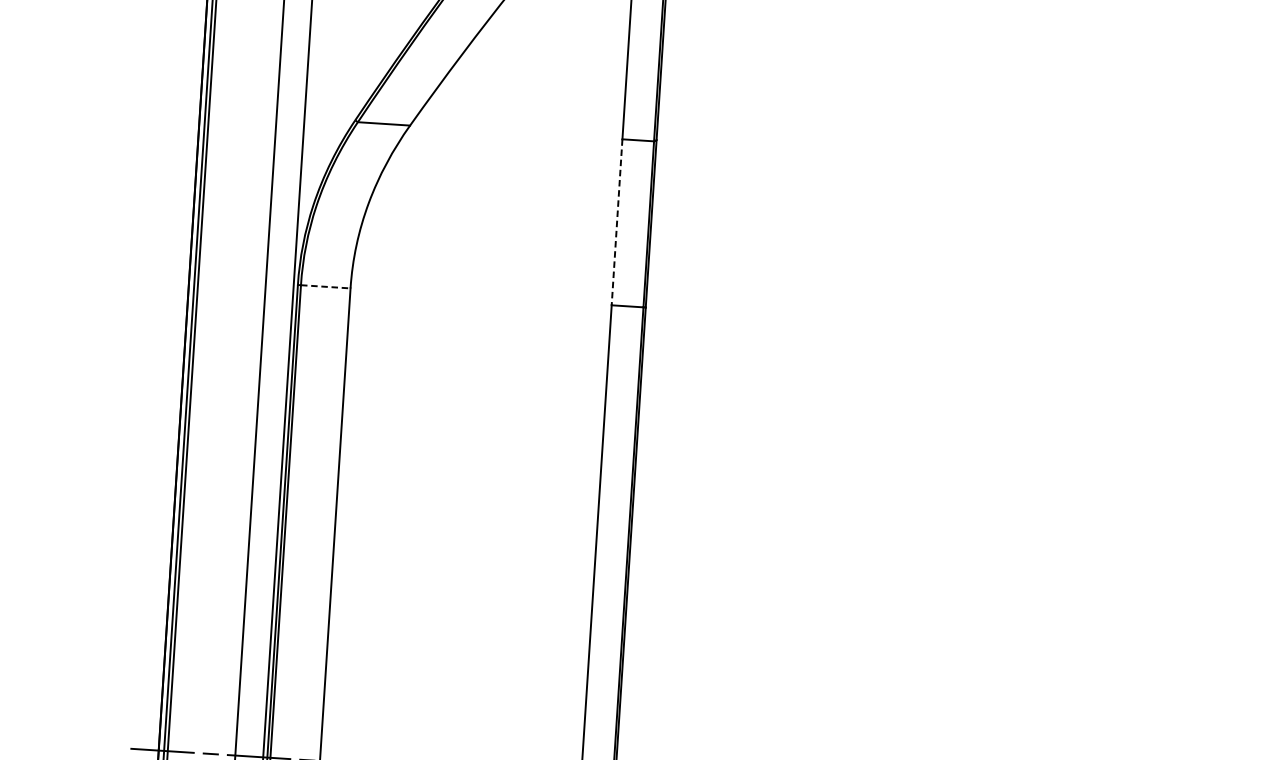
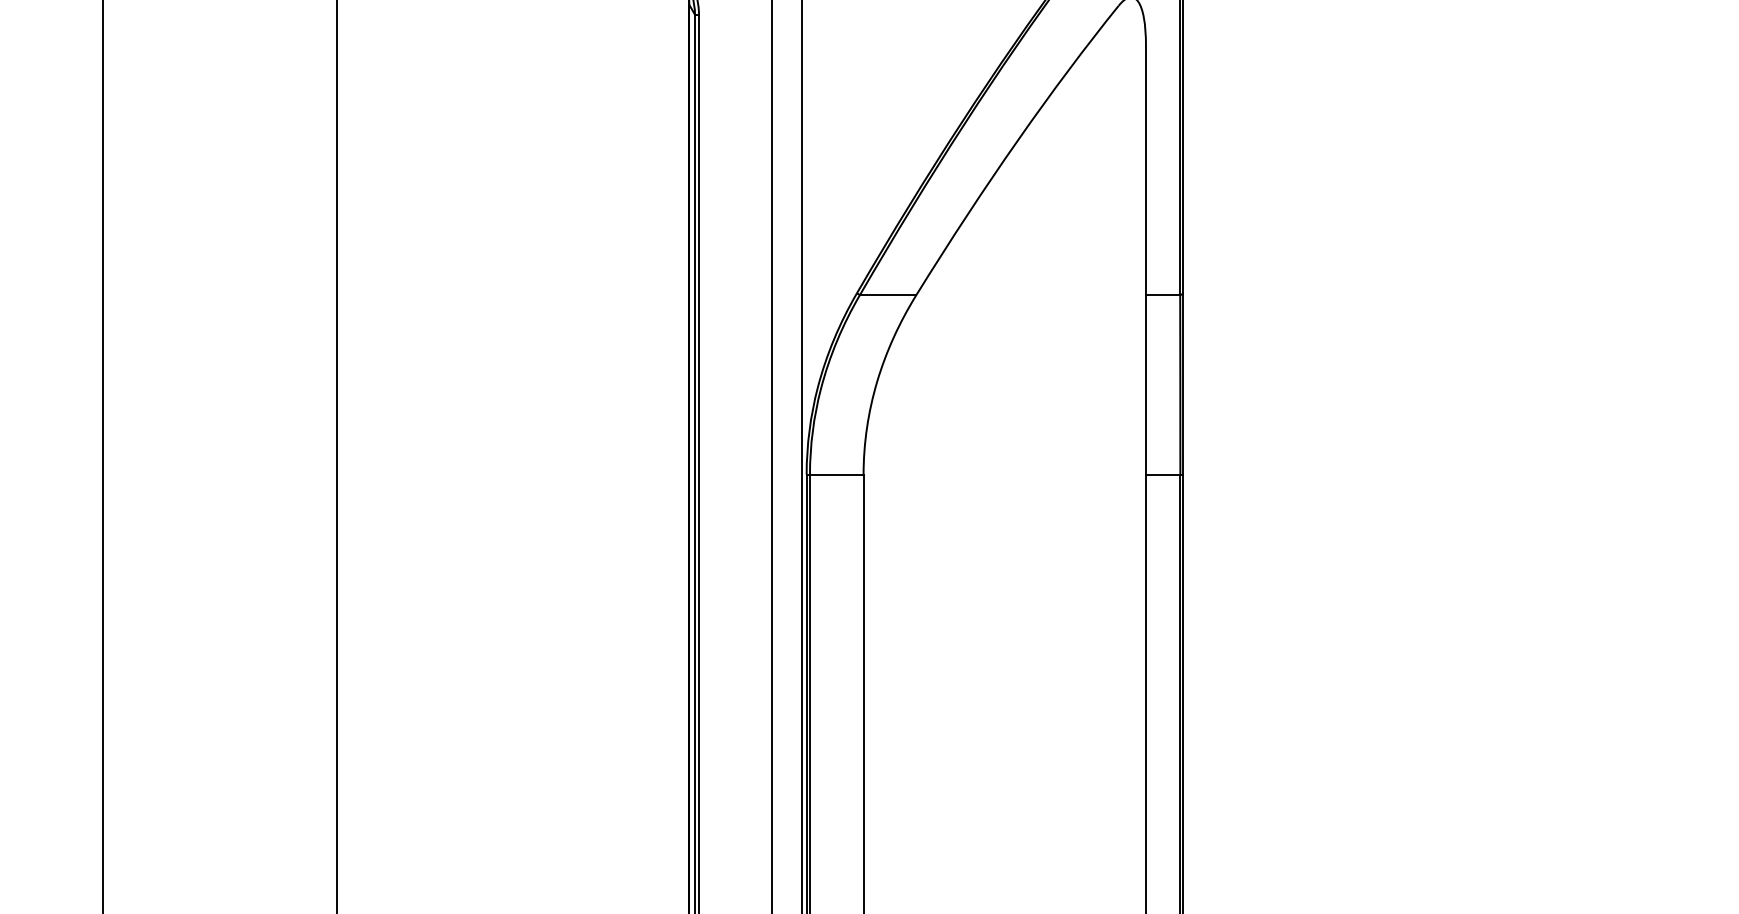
line: (616, 221) -> (1145, 384), dashed -> solid
line: (325, 286) -> (836, 474), dashed -> solid

